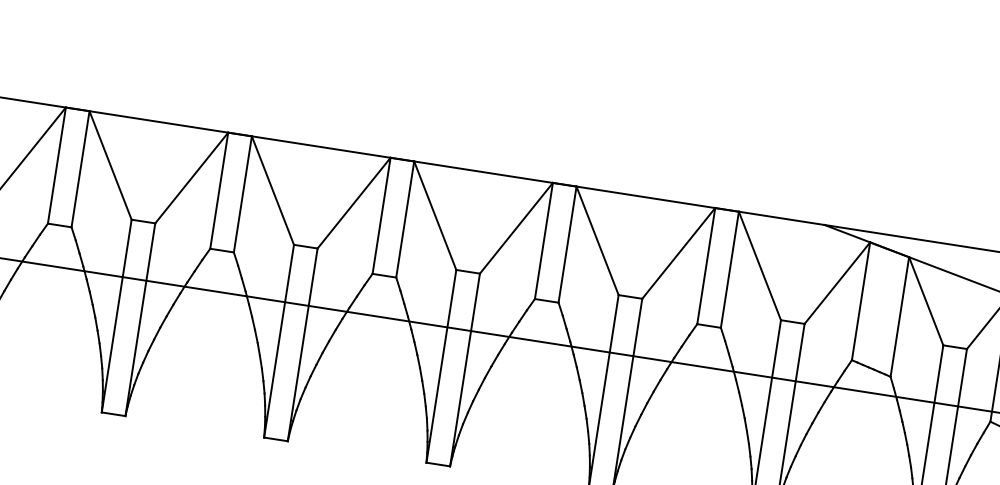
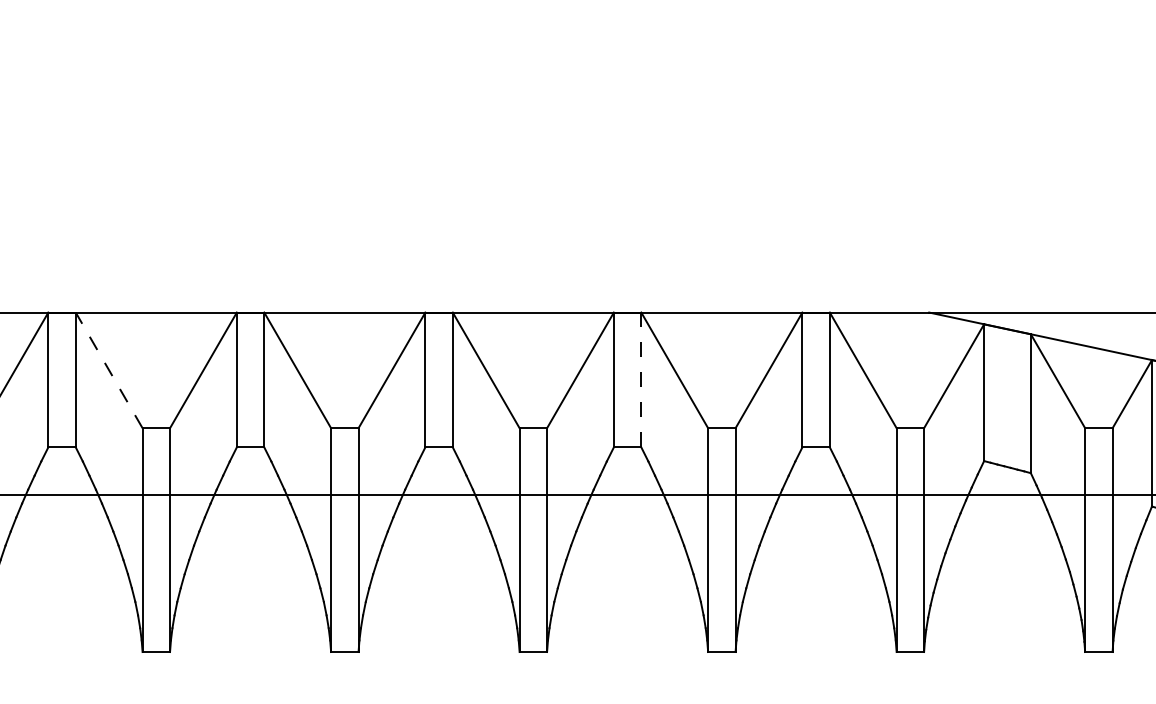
line: (110, 165) -> (109, 370), solid -> dashed
line: (567, 244) -> (641, 379), solid -> dashed

